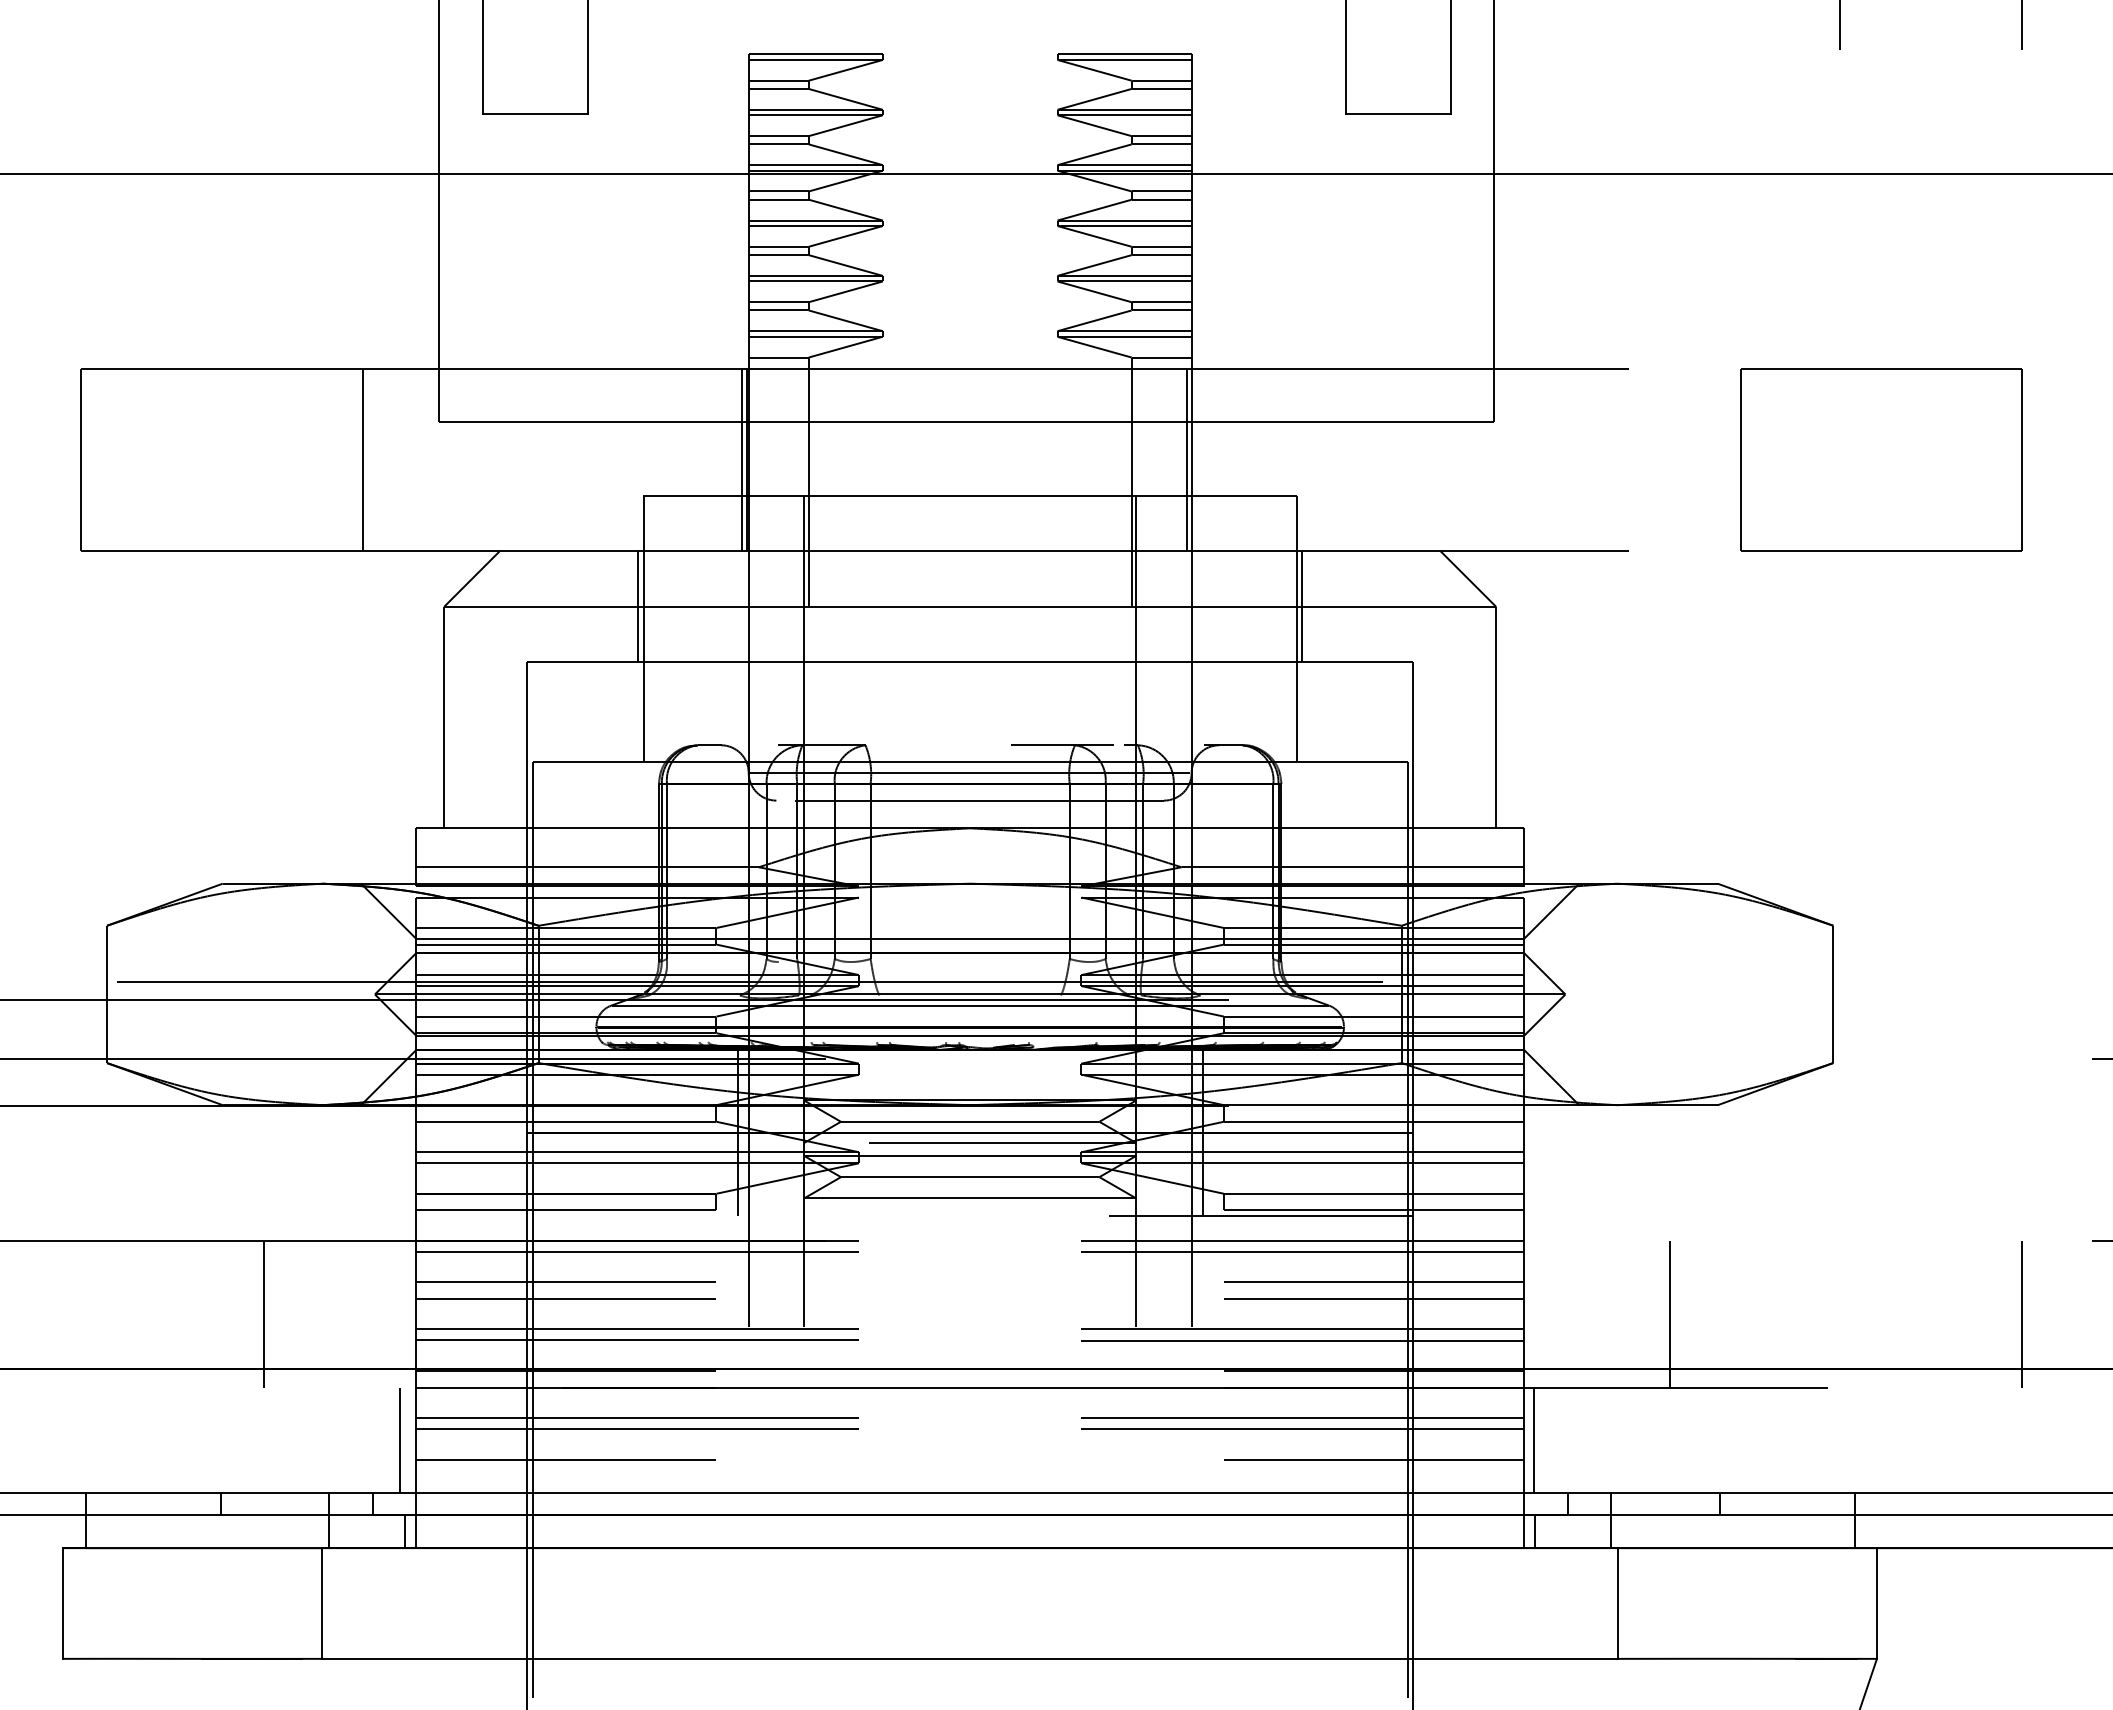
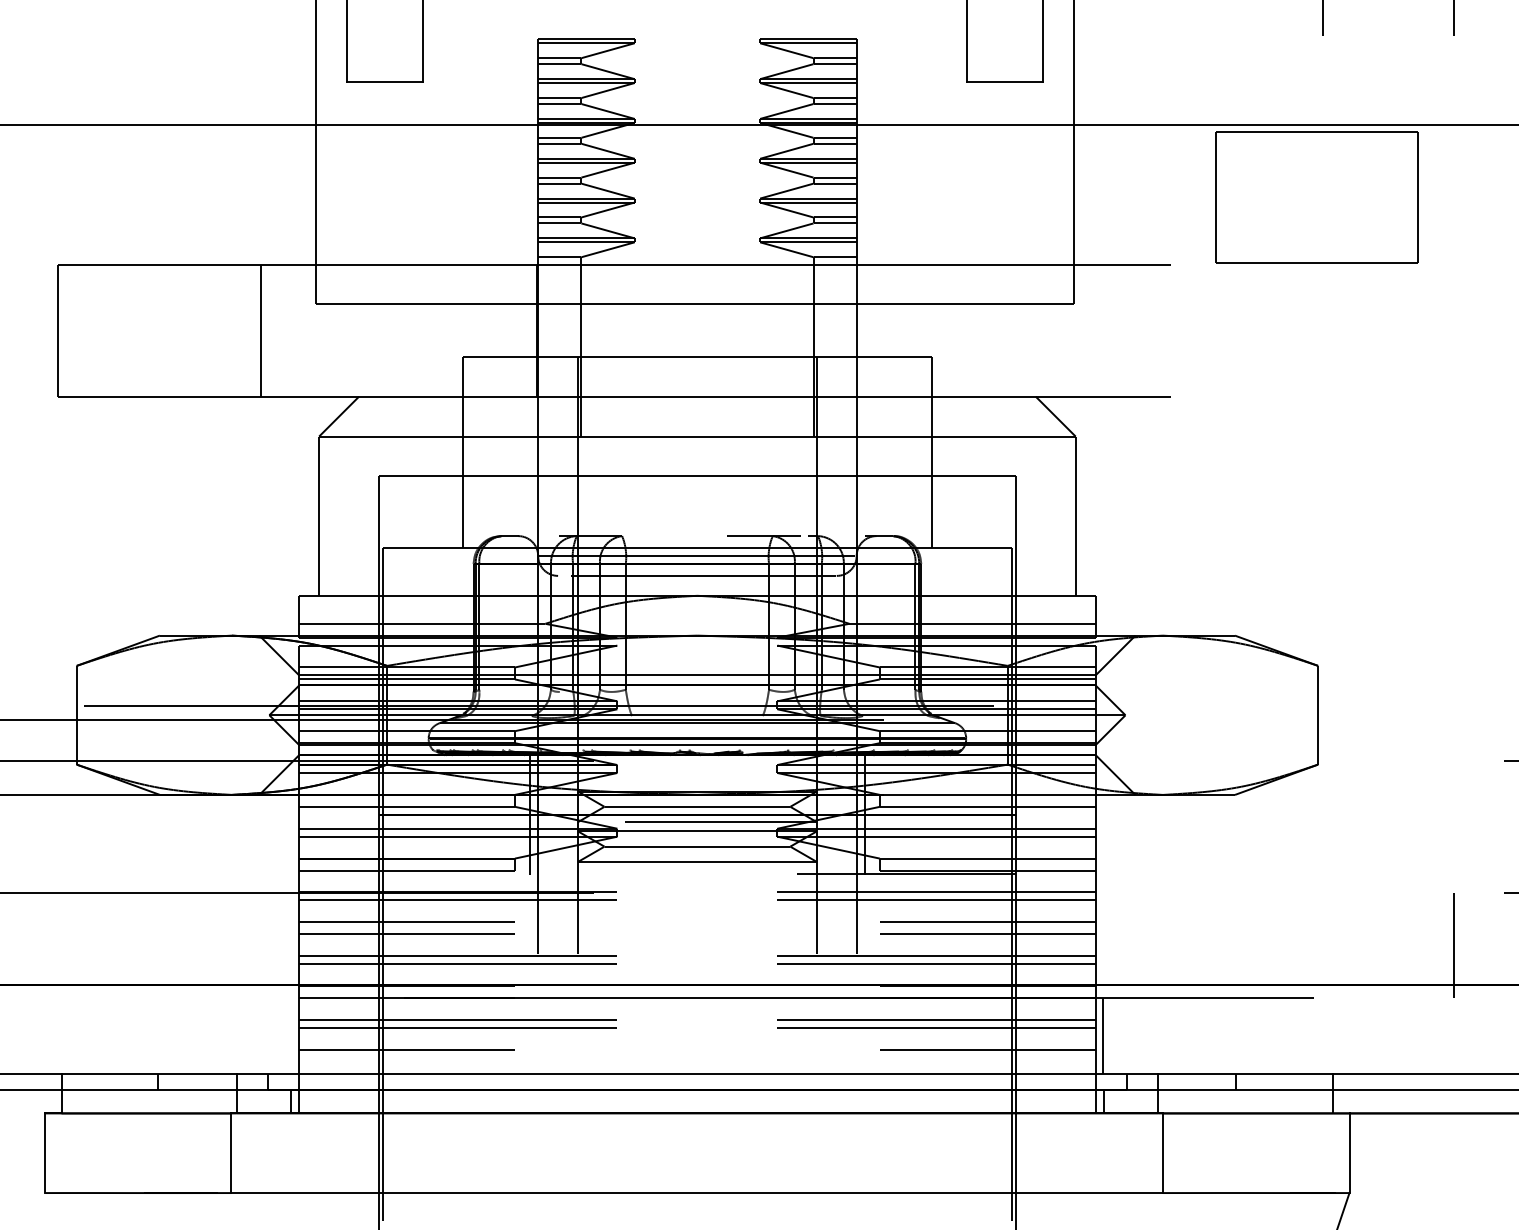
line: (742, 459) -> (533, 330), removed
line: (1186, 459) -> (852, 330), removed
part: (1881, 459) -> (1316, 196), moved
line: (637, 606) -> (458, 436), removed
line: (1302, 606) -> (936, 436), removed
line: (263, 1314) -> (189, 945), removed
line: (1670, 1314) -> (1201, 945), removed
line: (400, 1439) -> (287, 1035), removed

